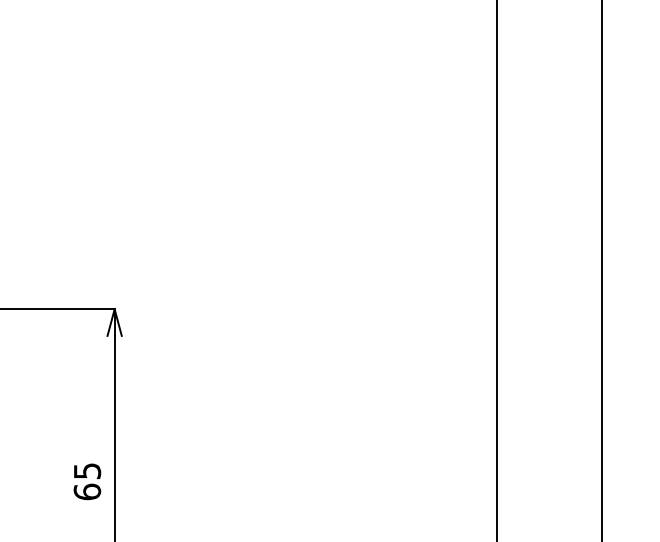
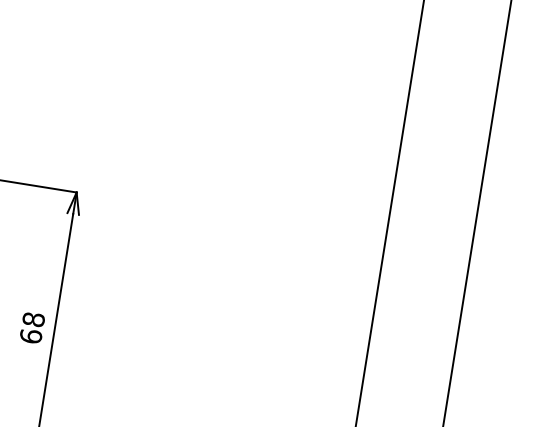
text: (87, 471) -> (33, 319), 65 -> 68

